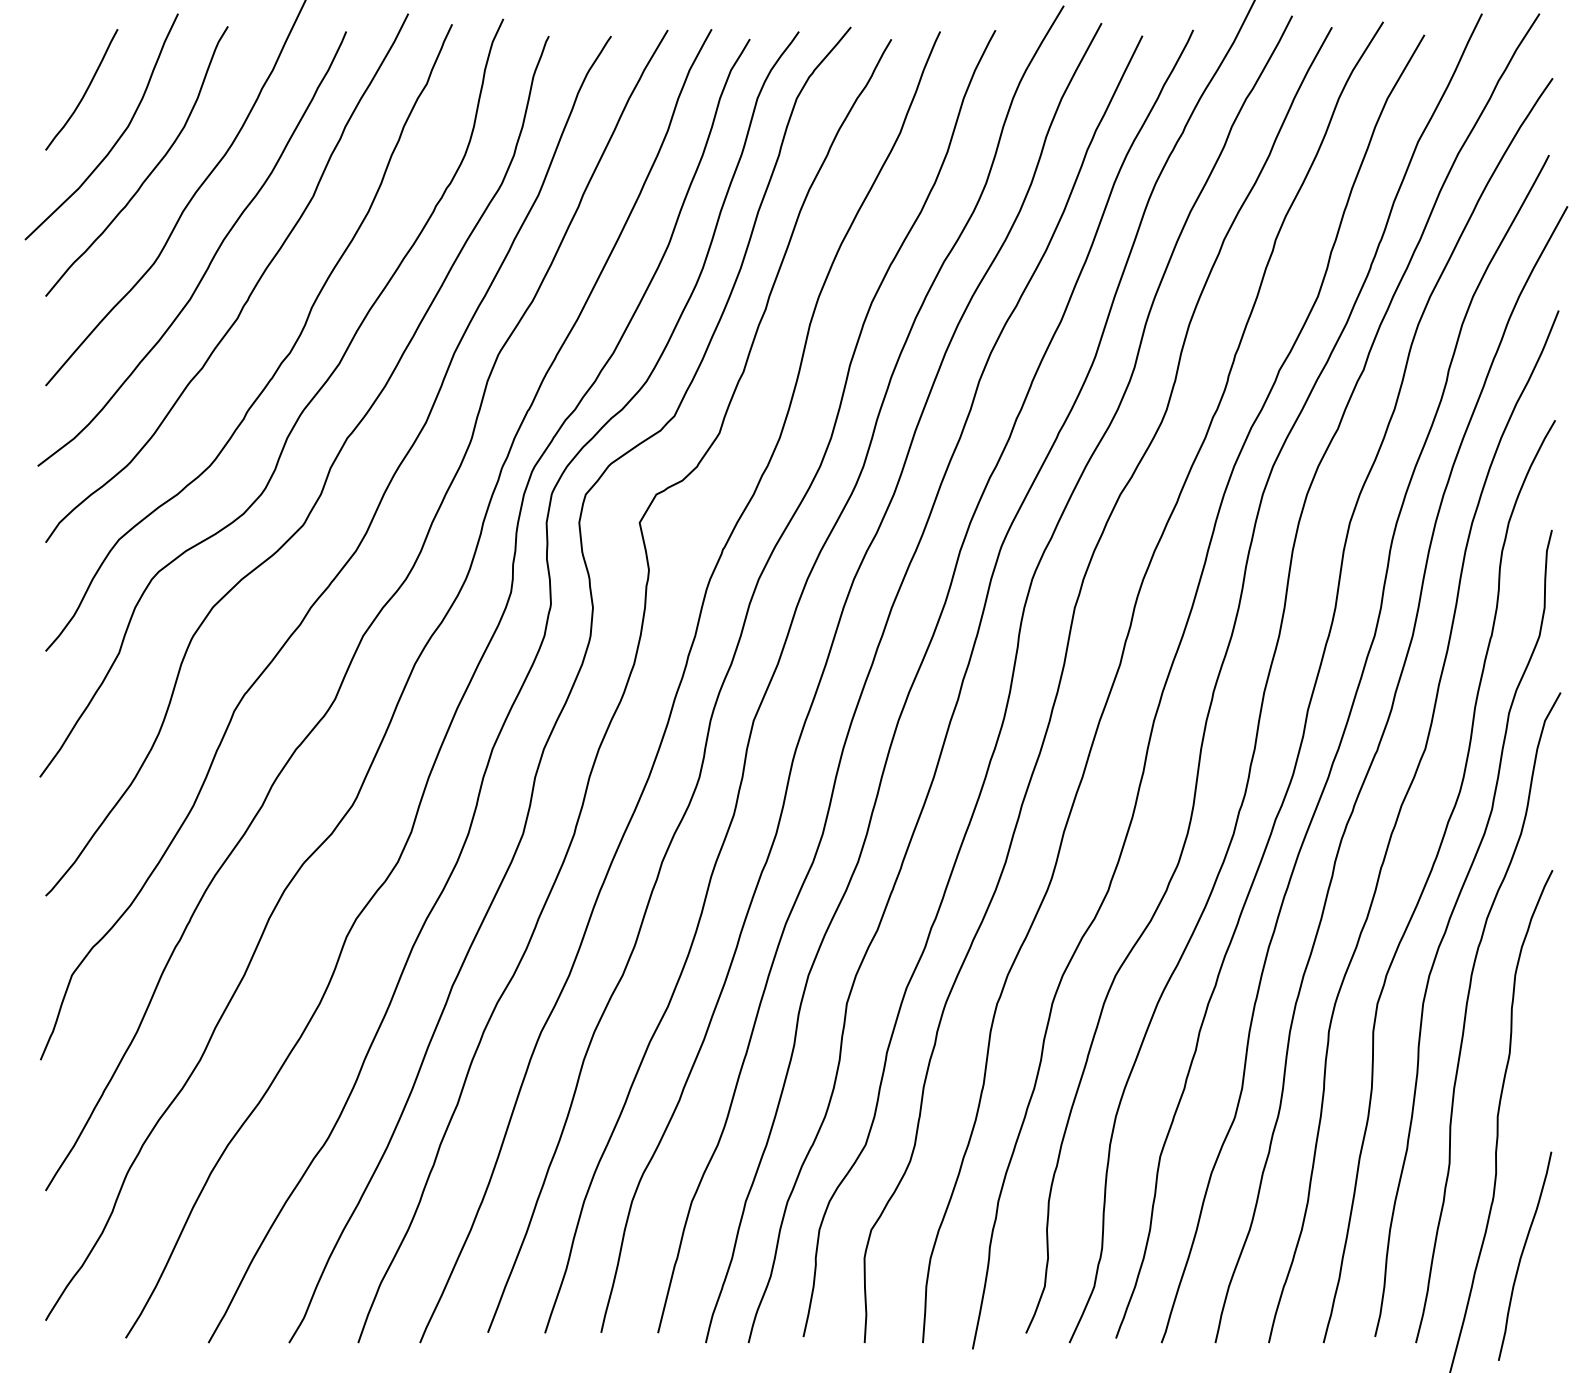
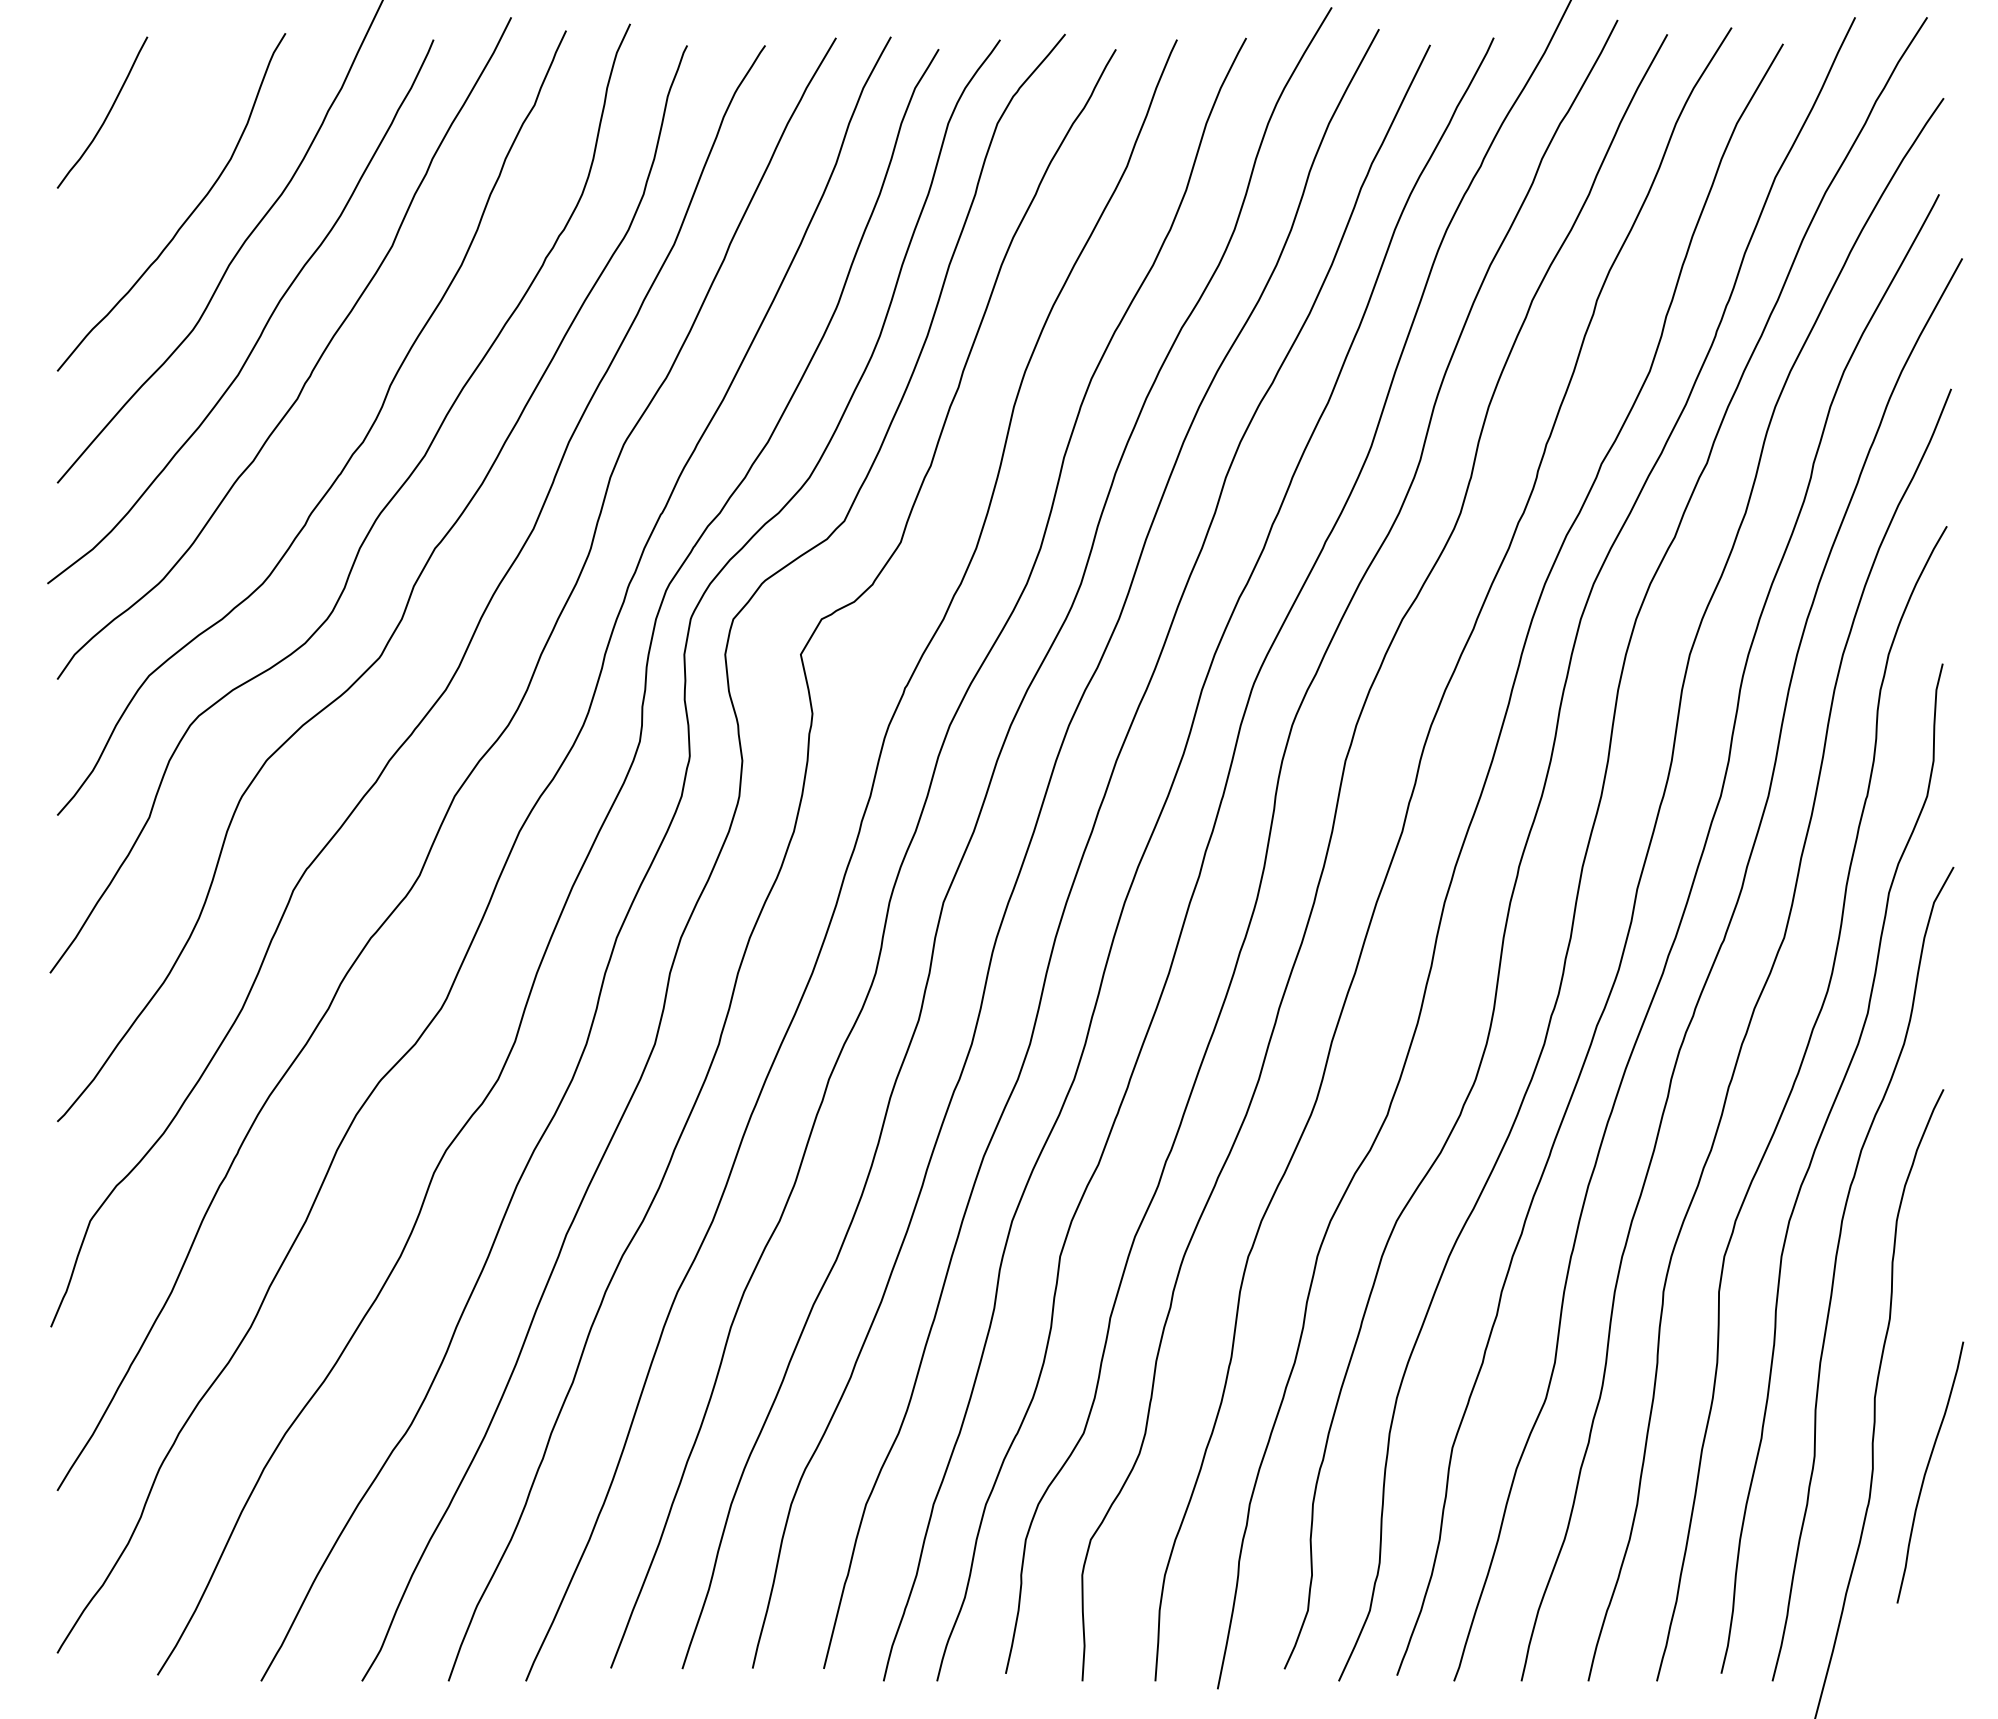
curve: (116, 140) -> (145, 176), removed
curve: (1523, 1253) -> (1928, 1469), moved

